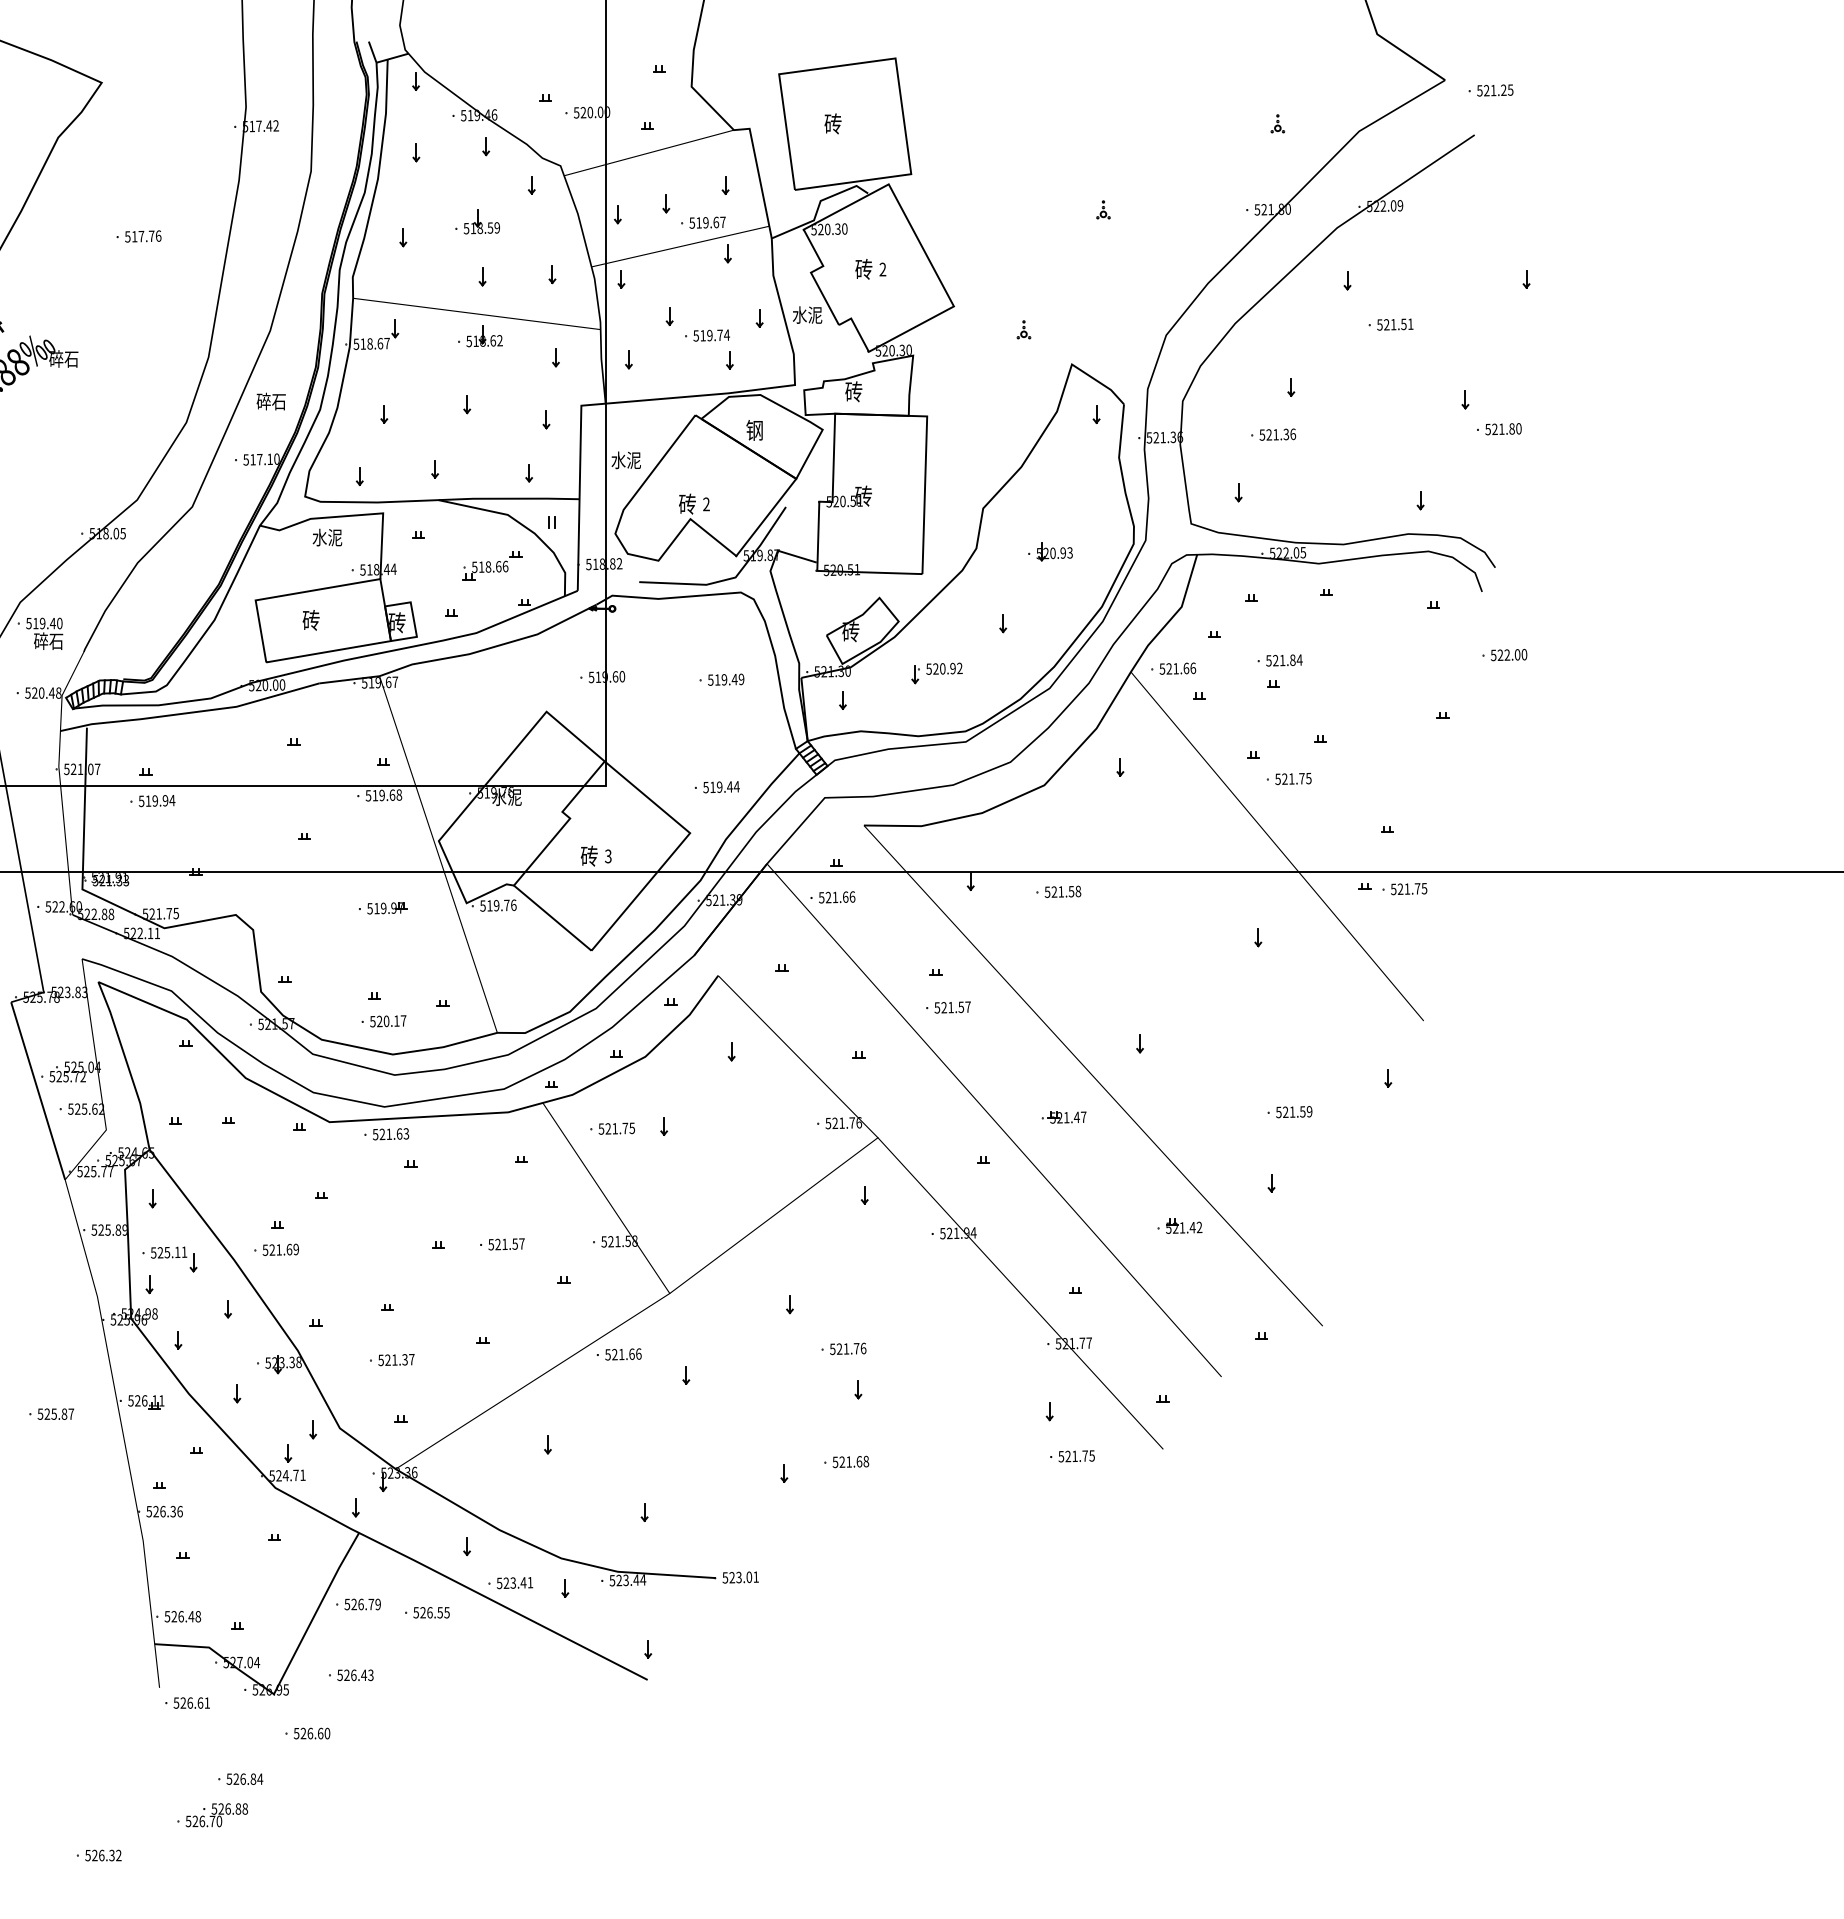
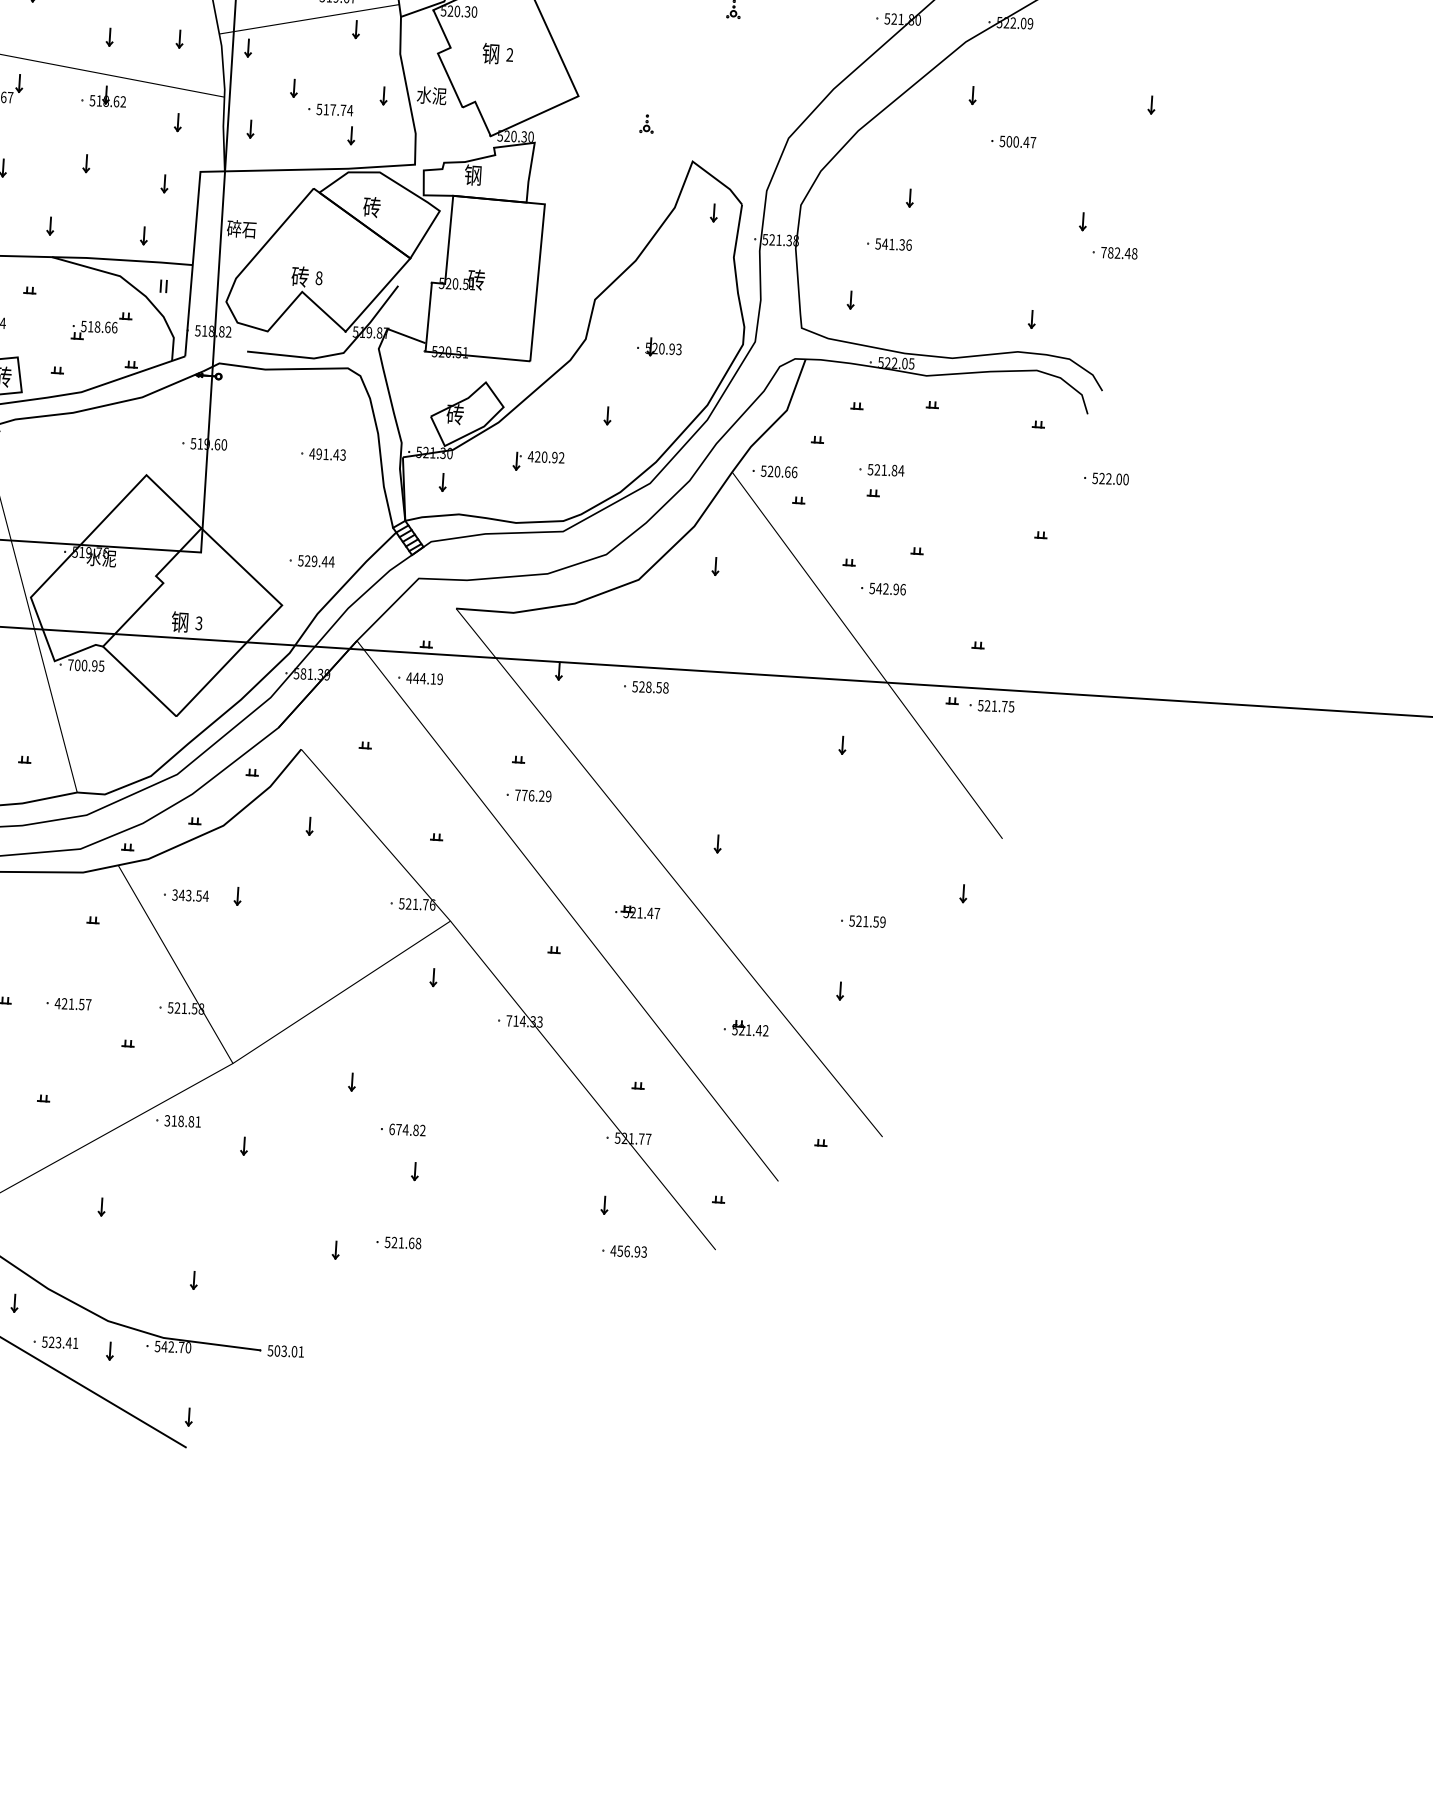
text: (863, 268) -> (490, 52), 砖 -> 钢
text: (1398, 324) -> (1021, 142), 521.51 -> 500.47
text: (709, 335) -> (332, 109), 519.74 -> 517.74
text: (853, 391) -> (472, 174), 砖 -> 钢
text: (754, 429) -> (371, 206), 钢 -> 砖
text: (1503, 429) -> (1119, 253), 521.80 -> 782.48
text: (1269, 434) -> (885, 243), 521.36 -> 541.36
text: (1180, 436) -> (796, 240), 521.36 -> 521.38
text: (625, 460) -> (241, 229), 水泥 -> 碎石
text: (706, 504) -> (319, 278), 2 -> 8
text: (929, 668) -> (531, 456), 520.92 -> 420.92
text: (1175, 668) -> (776, 471), 521.66 -> 520.66
text: (725, 679) -> (327, 454), 519.49 -> 491.43
text: (1296, 778) -> (890, 588), 521.75 -> 542.96
text: (712, 786) -> (307, 560), 519.44 -> 529.44
text: (588, 855) -> (179, 621), 砖 -> 钢
text: (1061, 891) -> (649, 686), 521.58 -> 528.58
text: (836, 897) -> (424, 678), 521.66 -> 444.19
text: (715, 900) -> (303, 674), 521.39 -> 581.39
text: (498, 905) -> (86, 665), 519.76 -> 700.95
text: (952, 1007) -> (533, 795), 521.57 -> 776.29
text: (616, 1128) -> (190, 895), 521.75 -> 343.54
text: (958, 1233) -> (524, 1021), 521.94 -> 714.33
text: (491, 1244) -> (58, 1003), 521.57 -> 421.57
text: (848, 1348) -> (407, 1129), 521.76 -> 674.82
text: (623, 1354) -> (182, 1121), 521.66 -> 318.81
text: (1076, 1456) -> (628, 1251), 521.75 -> 456.93
text: (732, 1577) -> (277, 1350), 523.01 -> 503.01
text: (631, 1580) -> (176, 1347), 523.44 -> 542.70

